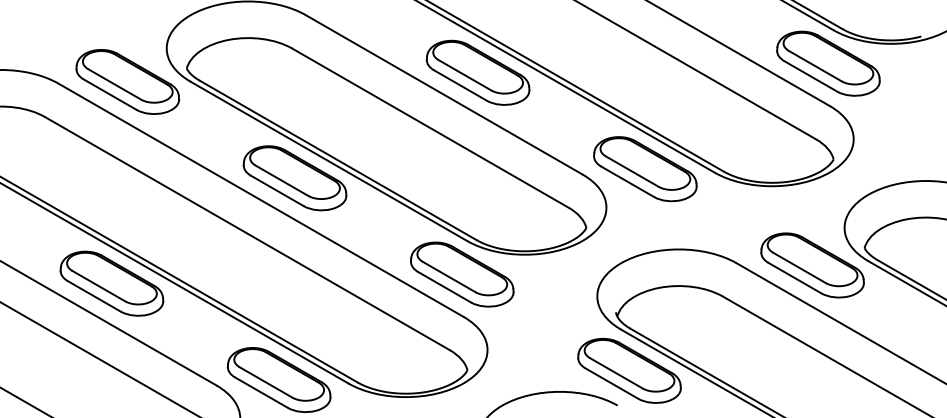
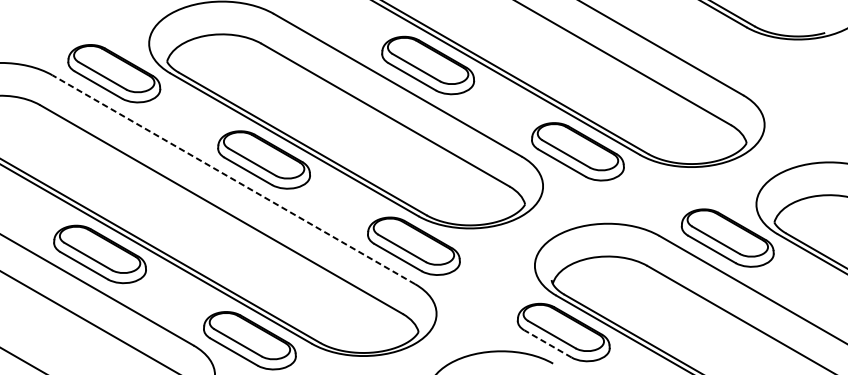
part: (828, 63) -> (742, 57), removed
line: (261, 200) -> (234, 179), solid -> dashed
line: (611, 383) -> (547, 343), solid -> dashed

